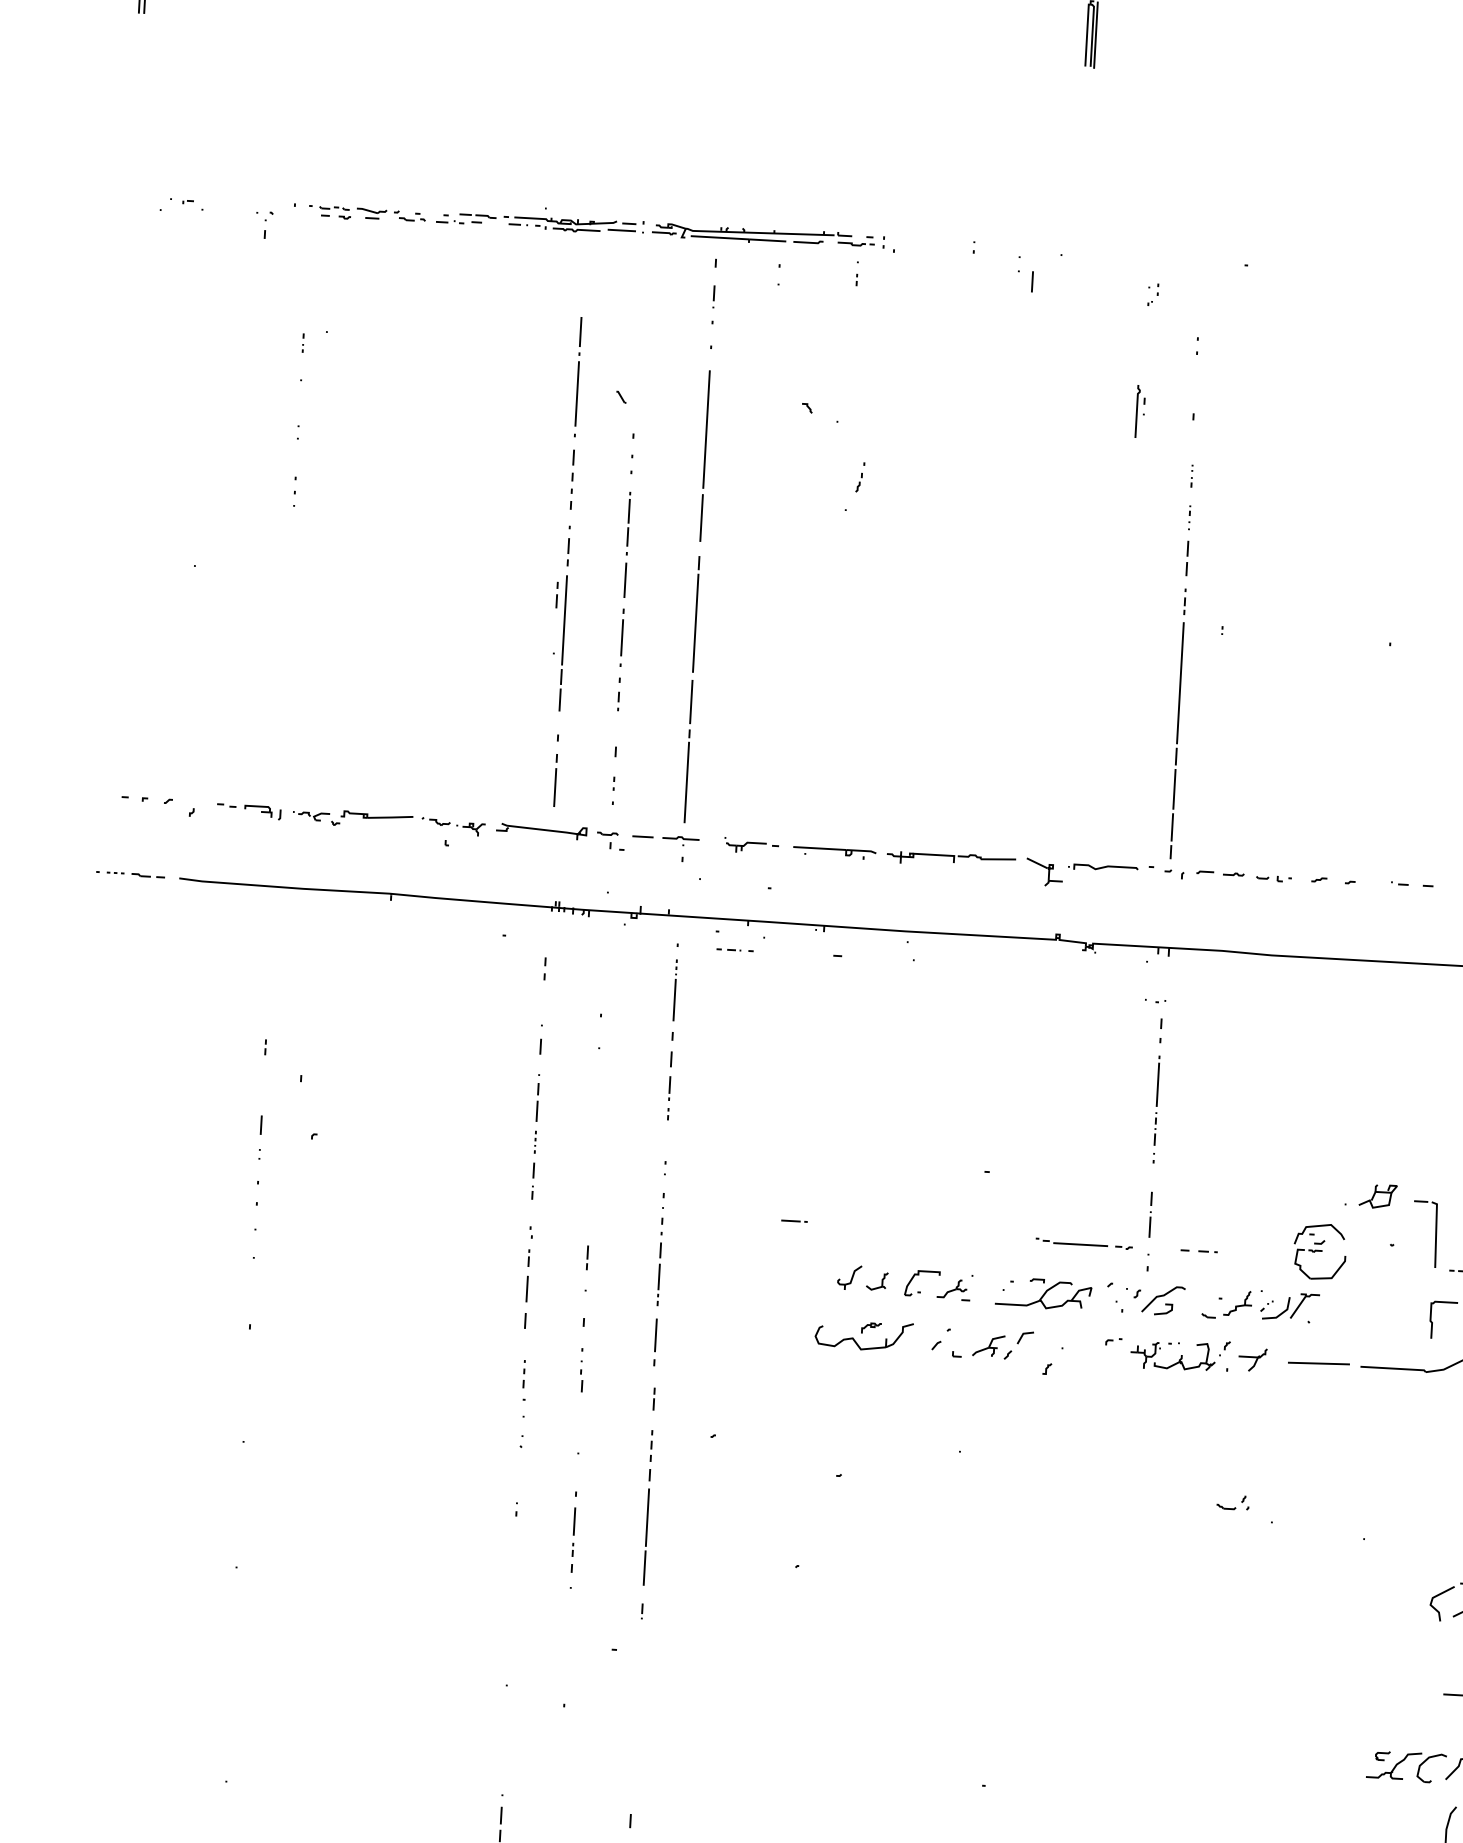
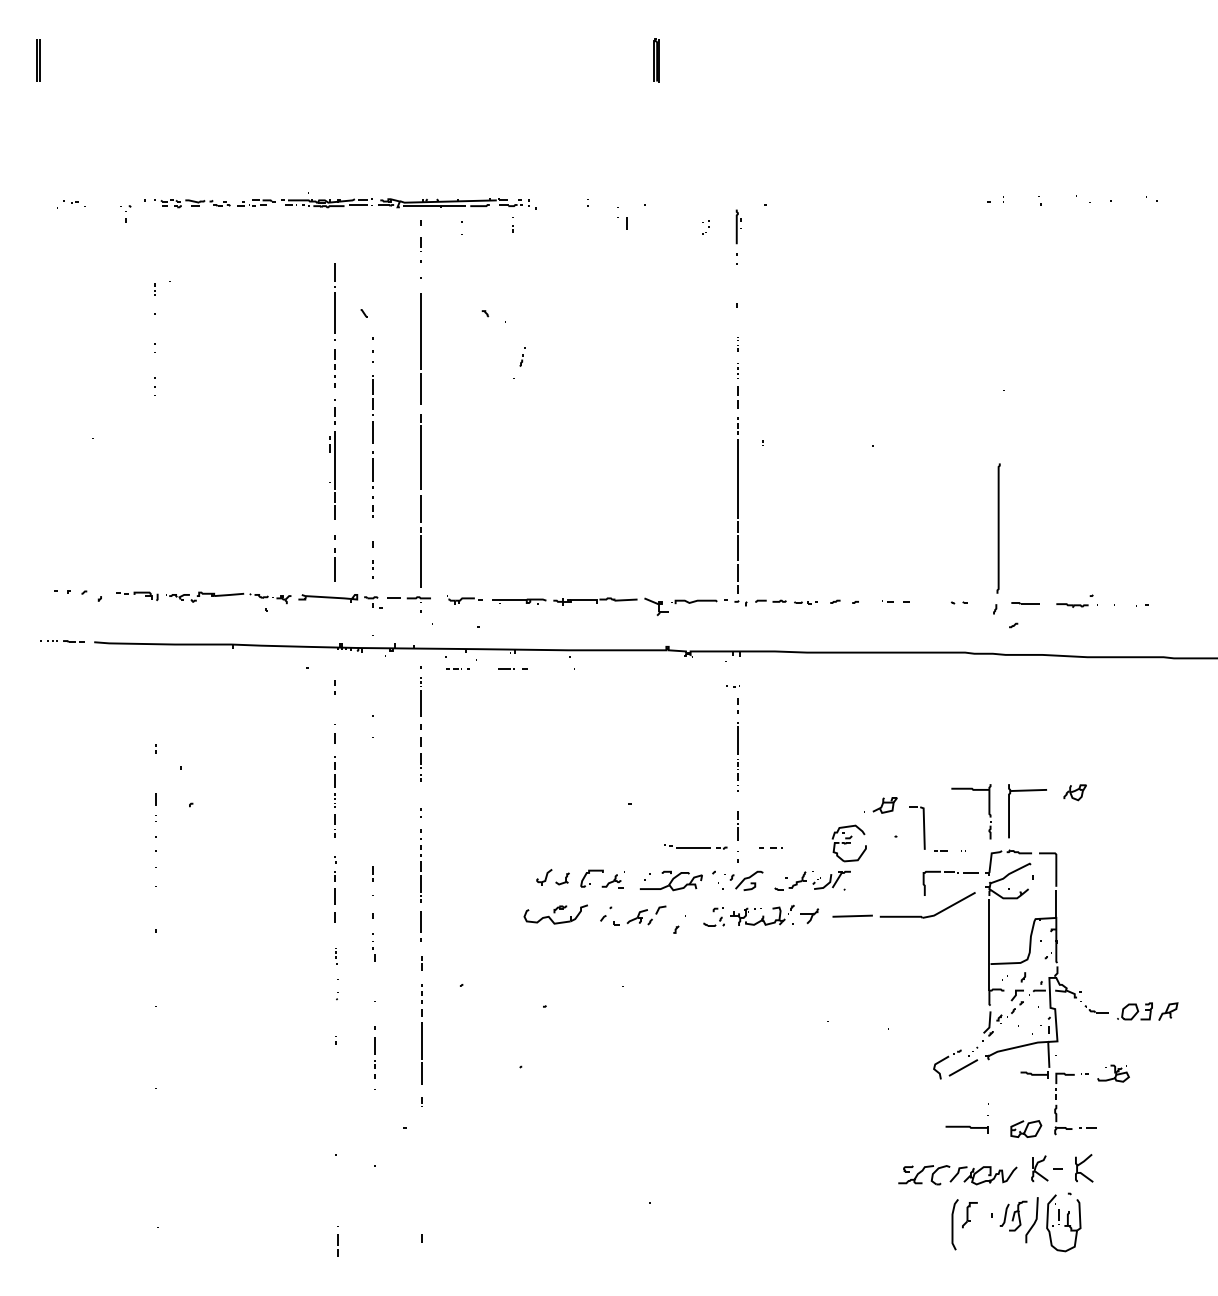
part: (1139, 410) -> (738, 226), moved
line: (794, 1220) -> (506, 668), moved
part: (523, 1381) -> (336, 956), size x0.62
part: (1232, 1502) -> (713, 921), moved

